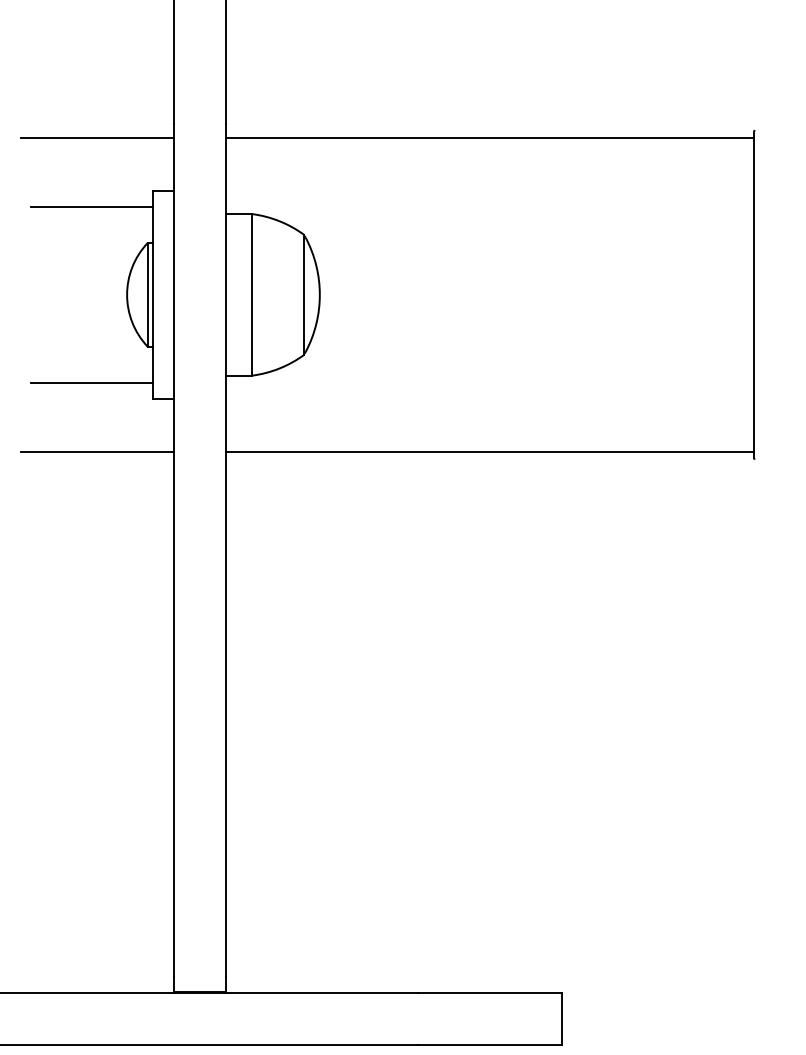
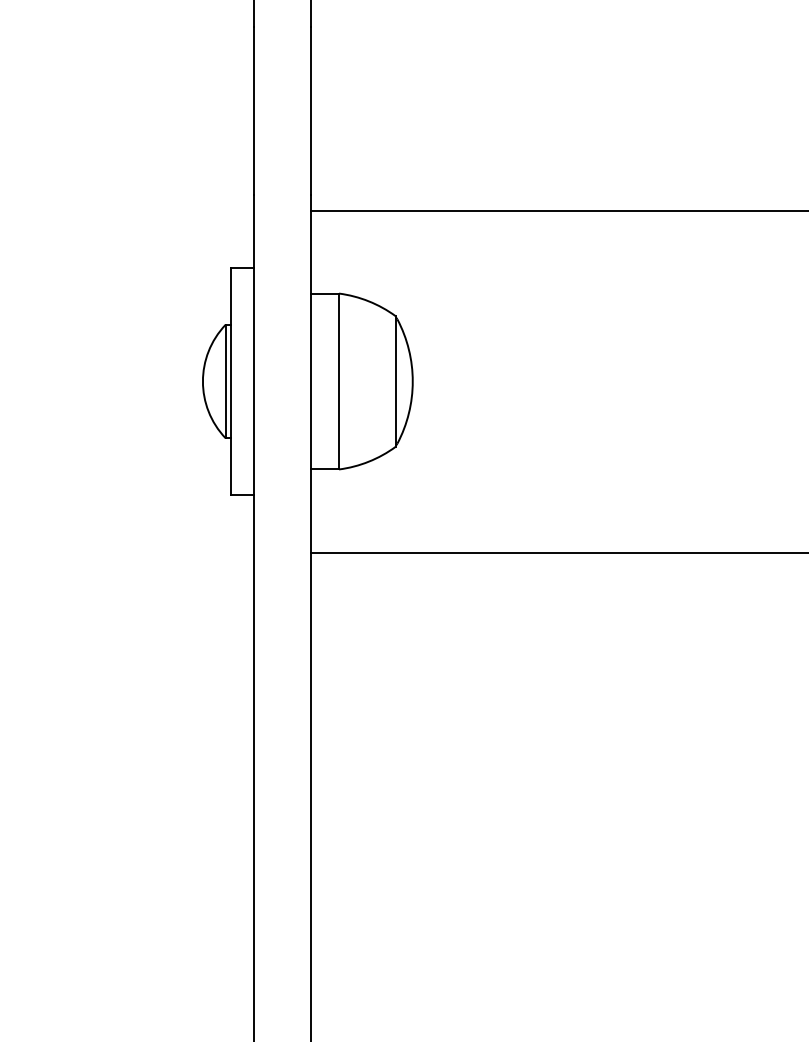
line: (96, 137) -> (169, 210), removed
line: (92, 207) -> (165, 286), removed
line: (92, 382) -> (165, 476), removed
line: (96, 451) -> (169, 552), removed

